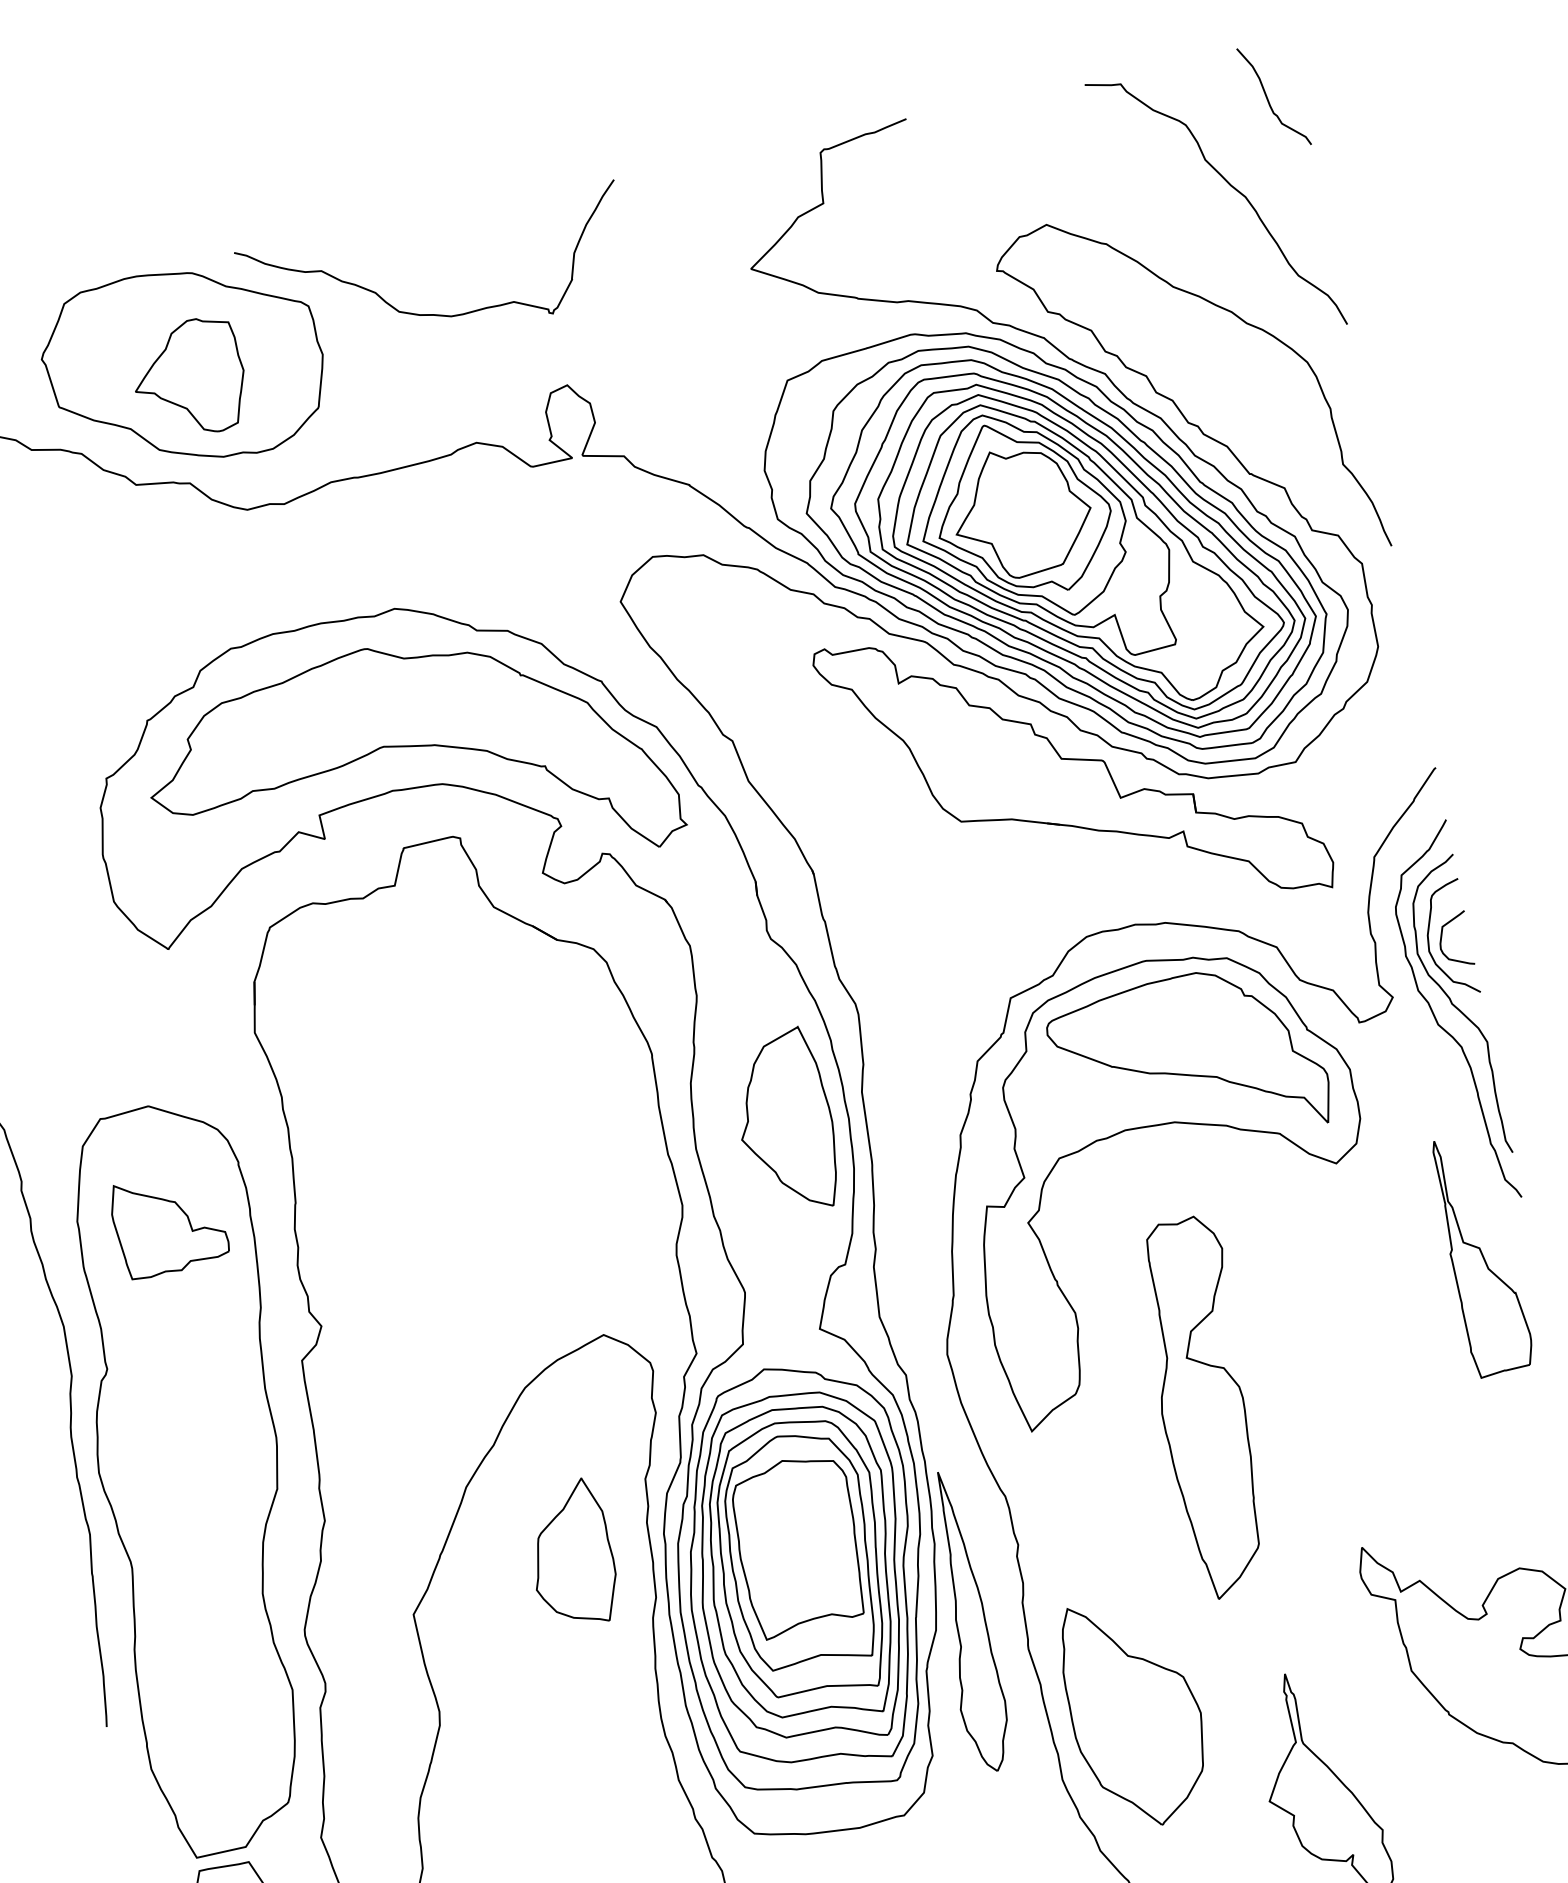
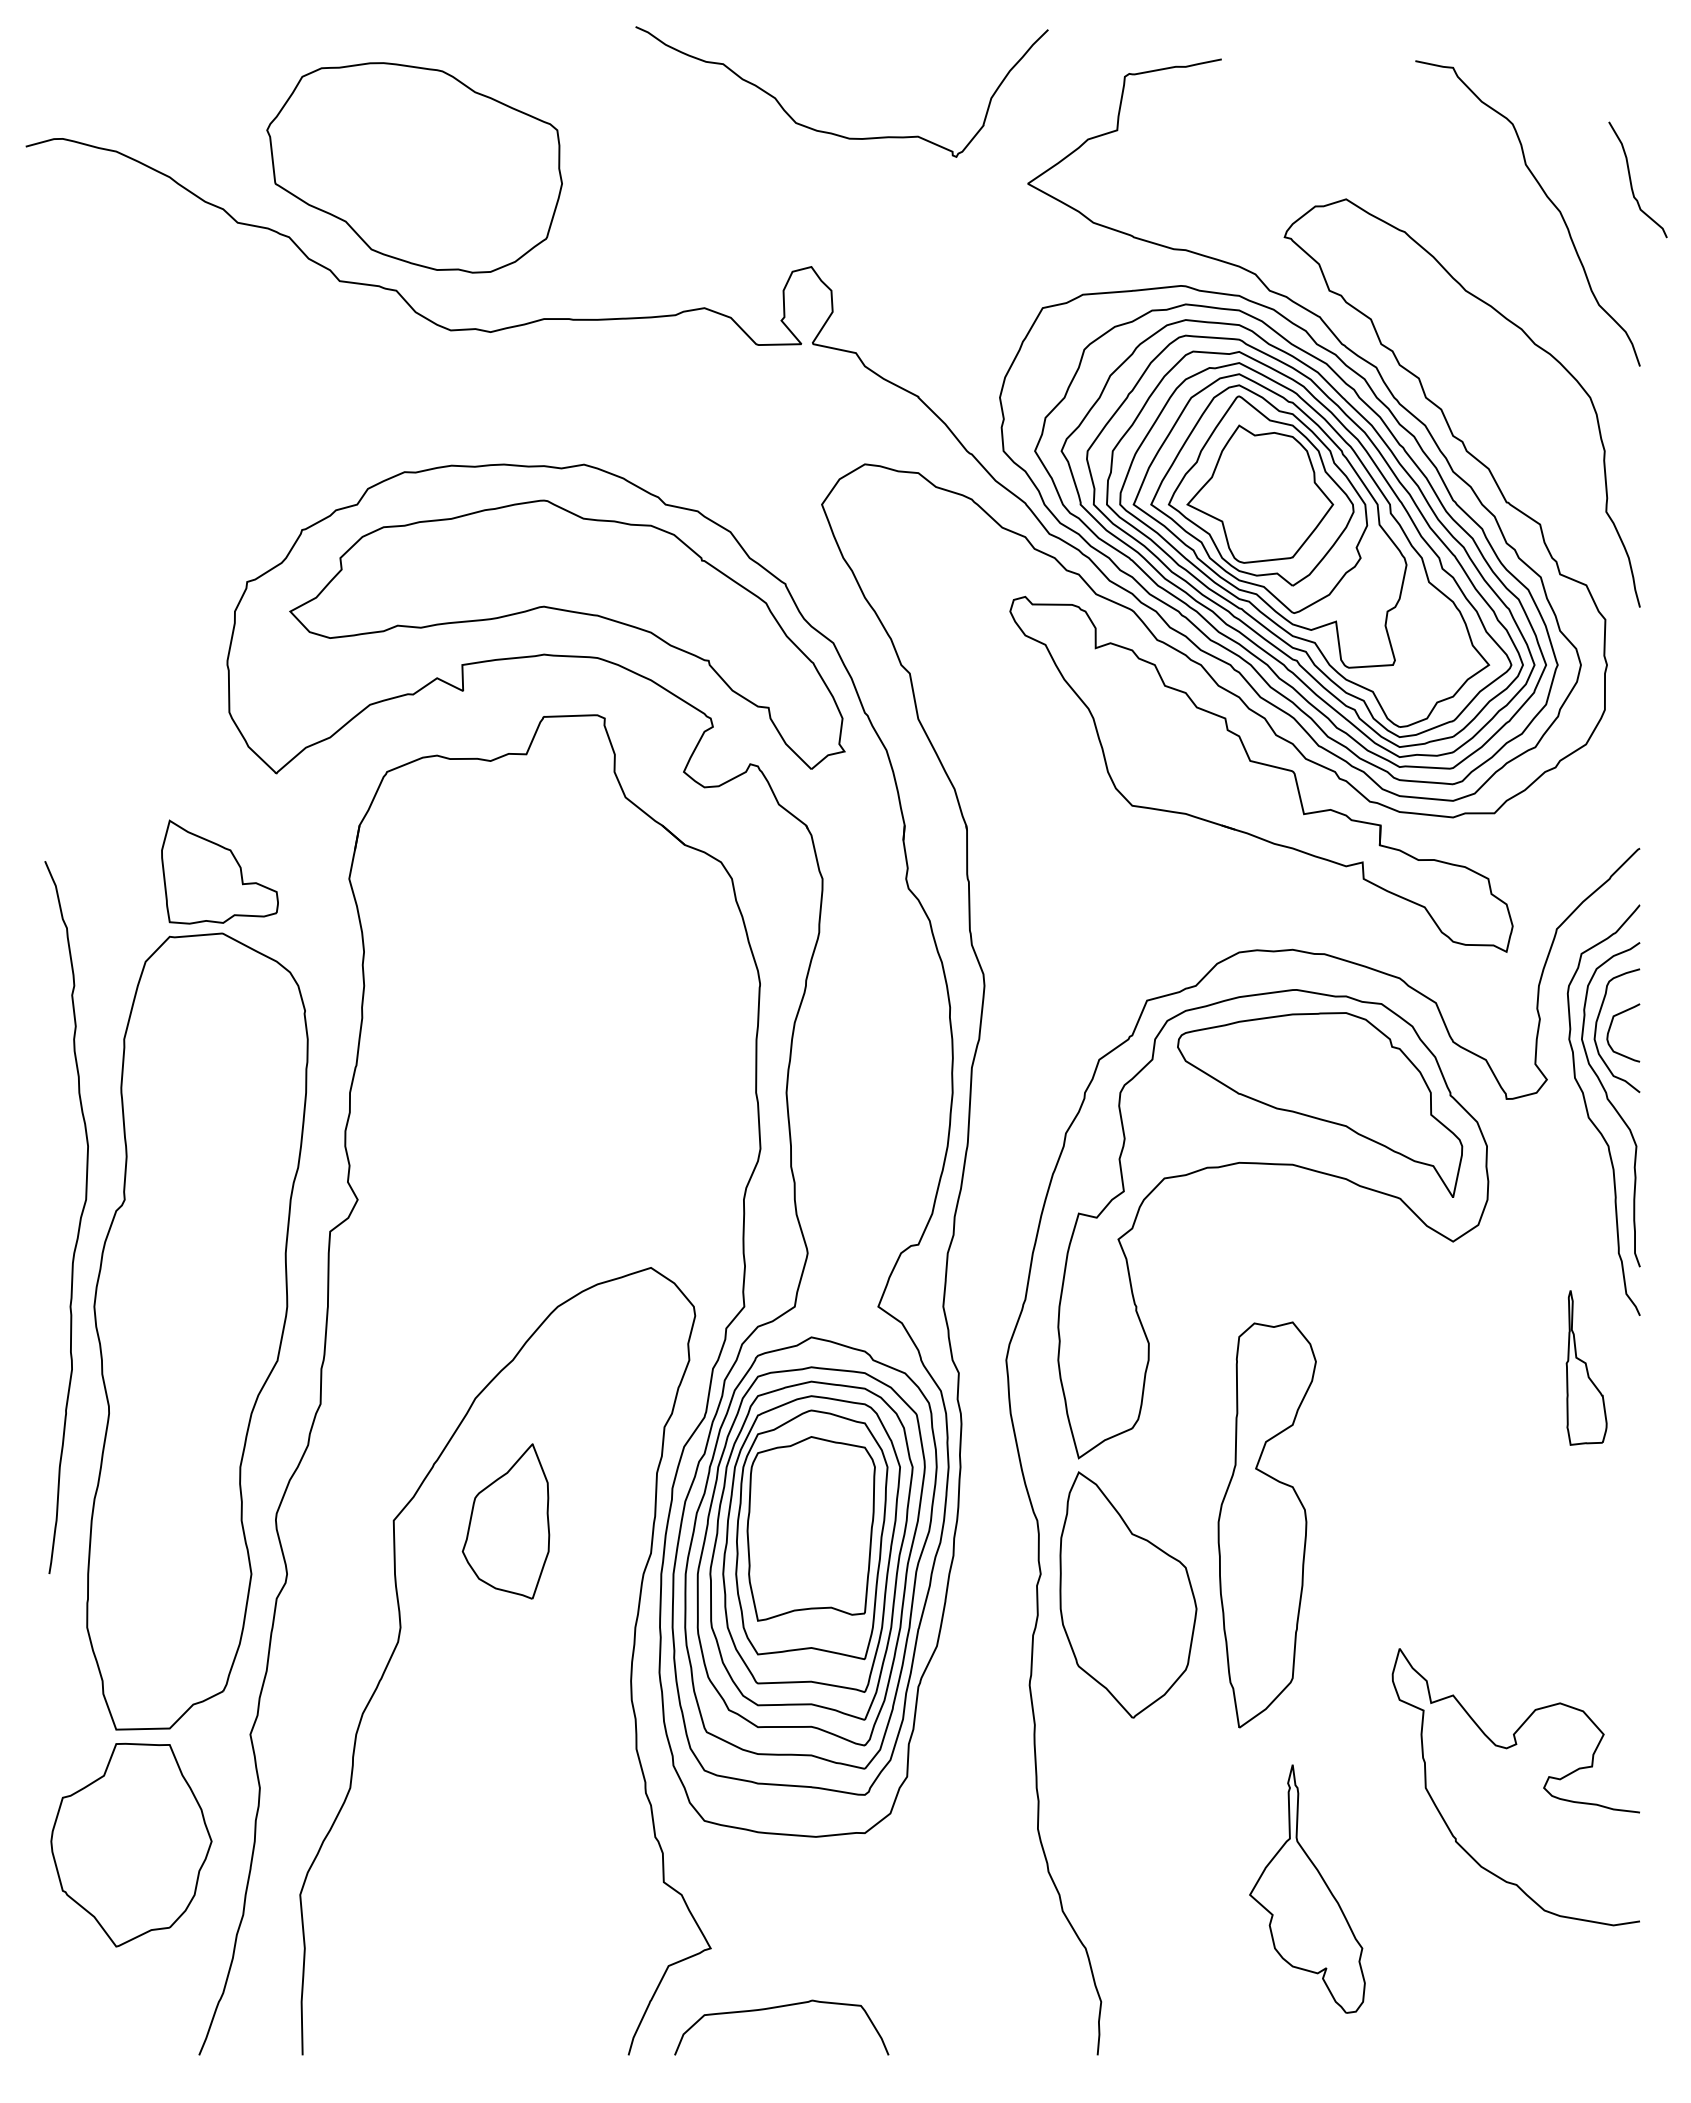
curve: (1268, 97) -> (1631, 179), moved
curve: (434, 313) -> (832, 132), moved
part: (189, 379) -> (417, 181), removed
part: (785, 1122) -> (885, 1083), removed
part: (168, 1223) -> (219, 871), moved
part: (1482, 1254) -> (1586, 1367), size x0.6
part: (1206, 1407) -> (1266, 1524), moved
part: (570, 1554) -> (505, 1521), moved
part: (966, 1621) -> (970, 1643), removed
part: (1135, 1712) -> (1128, 1594), moved

